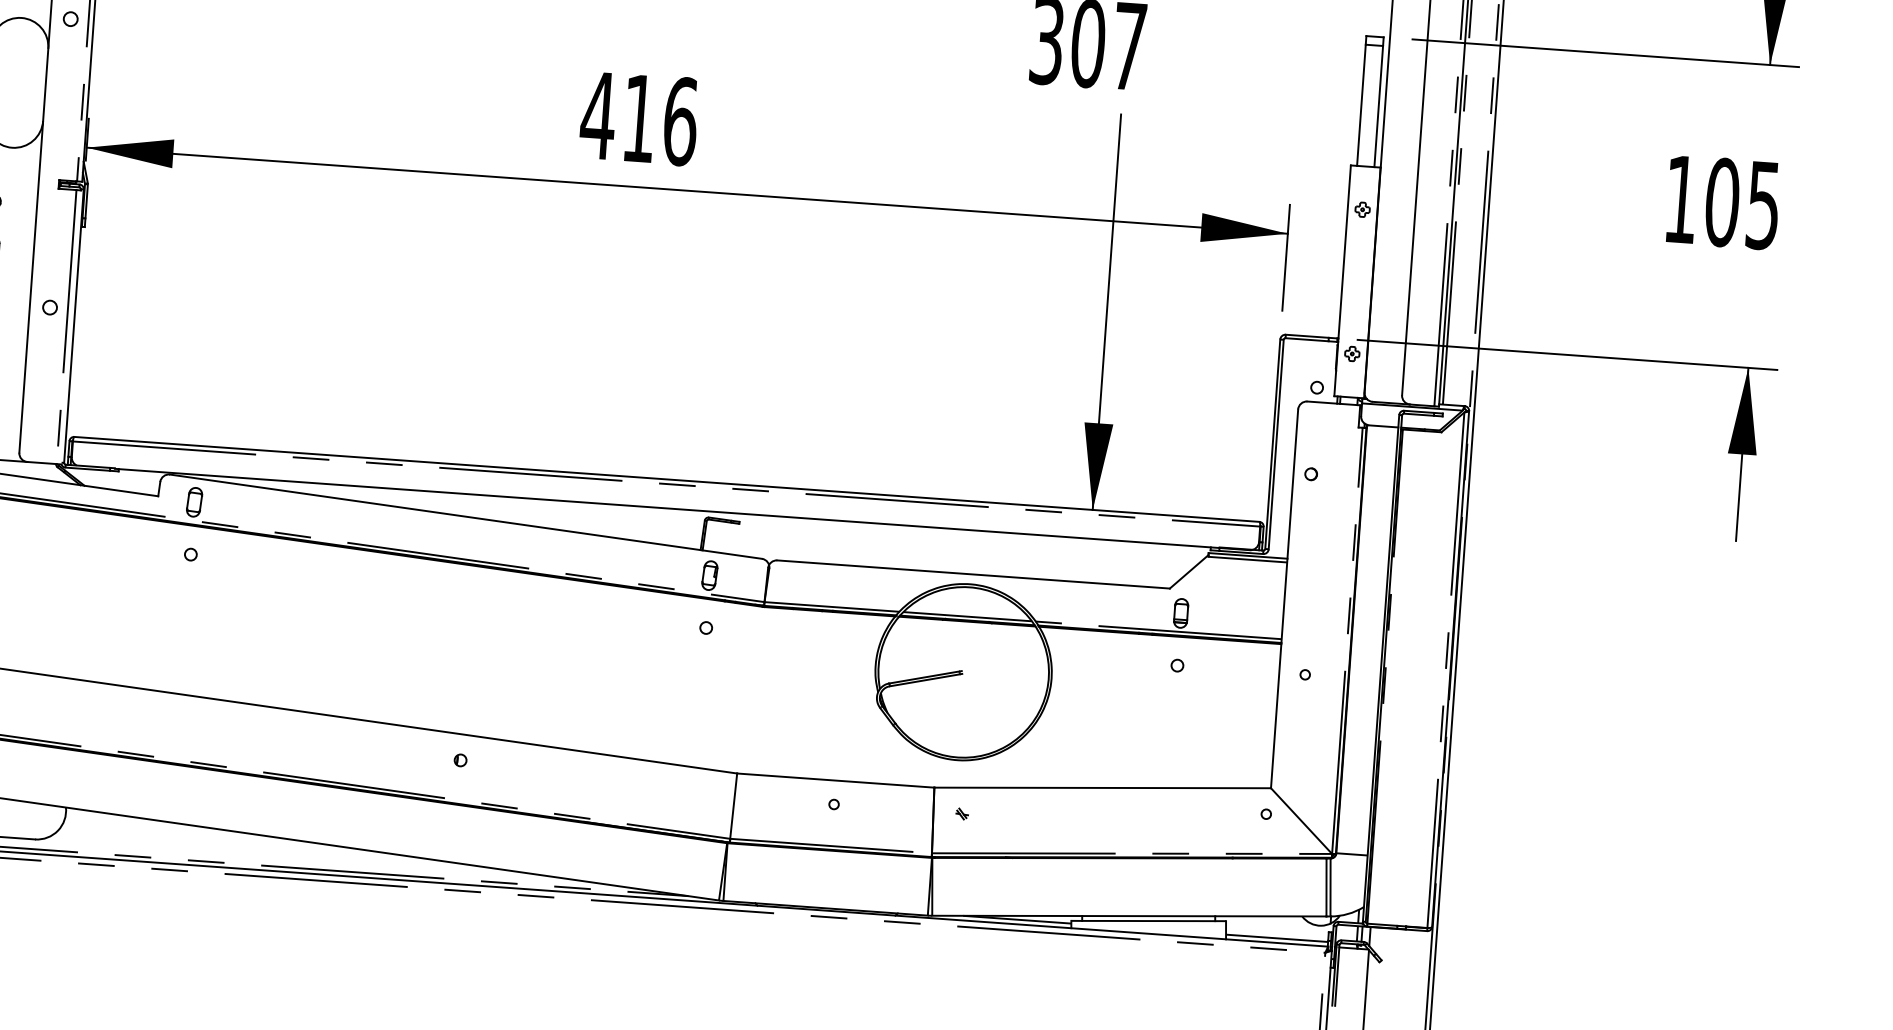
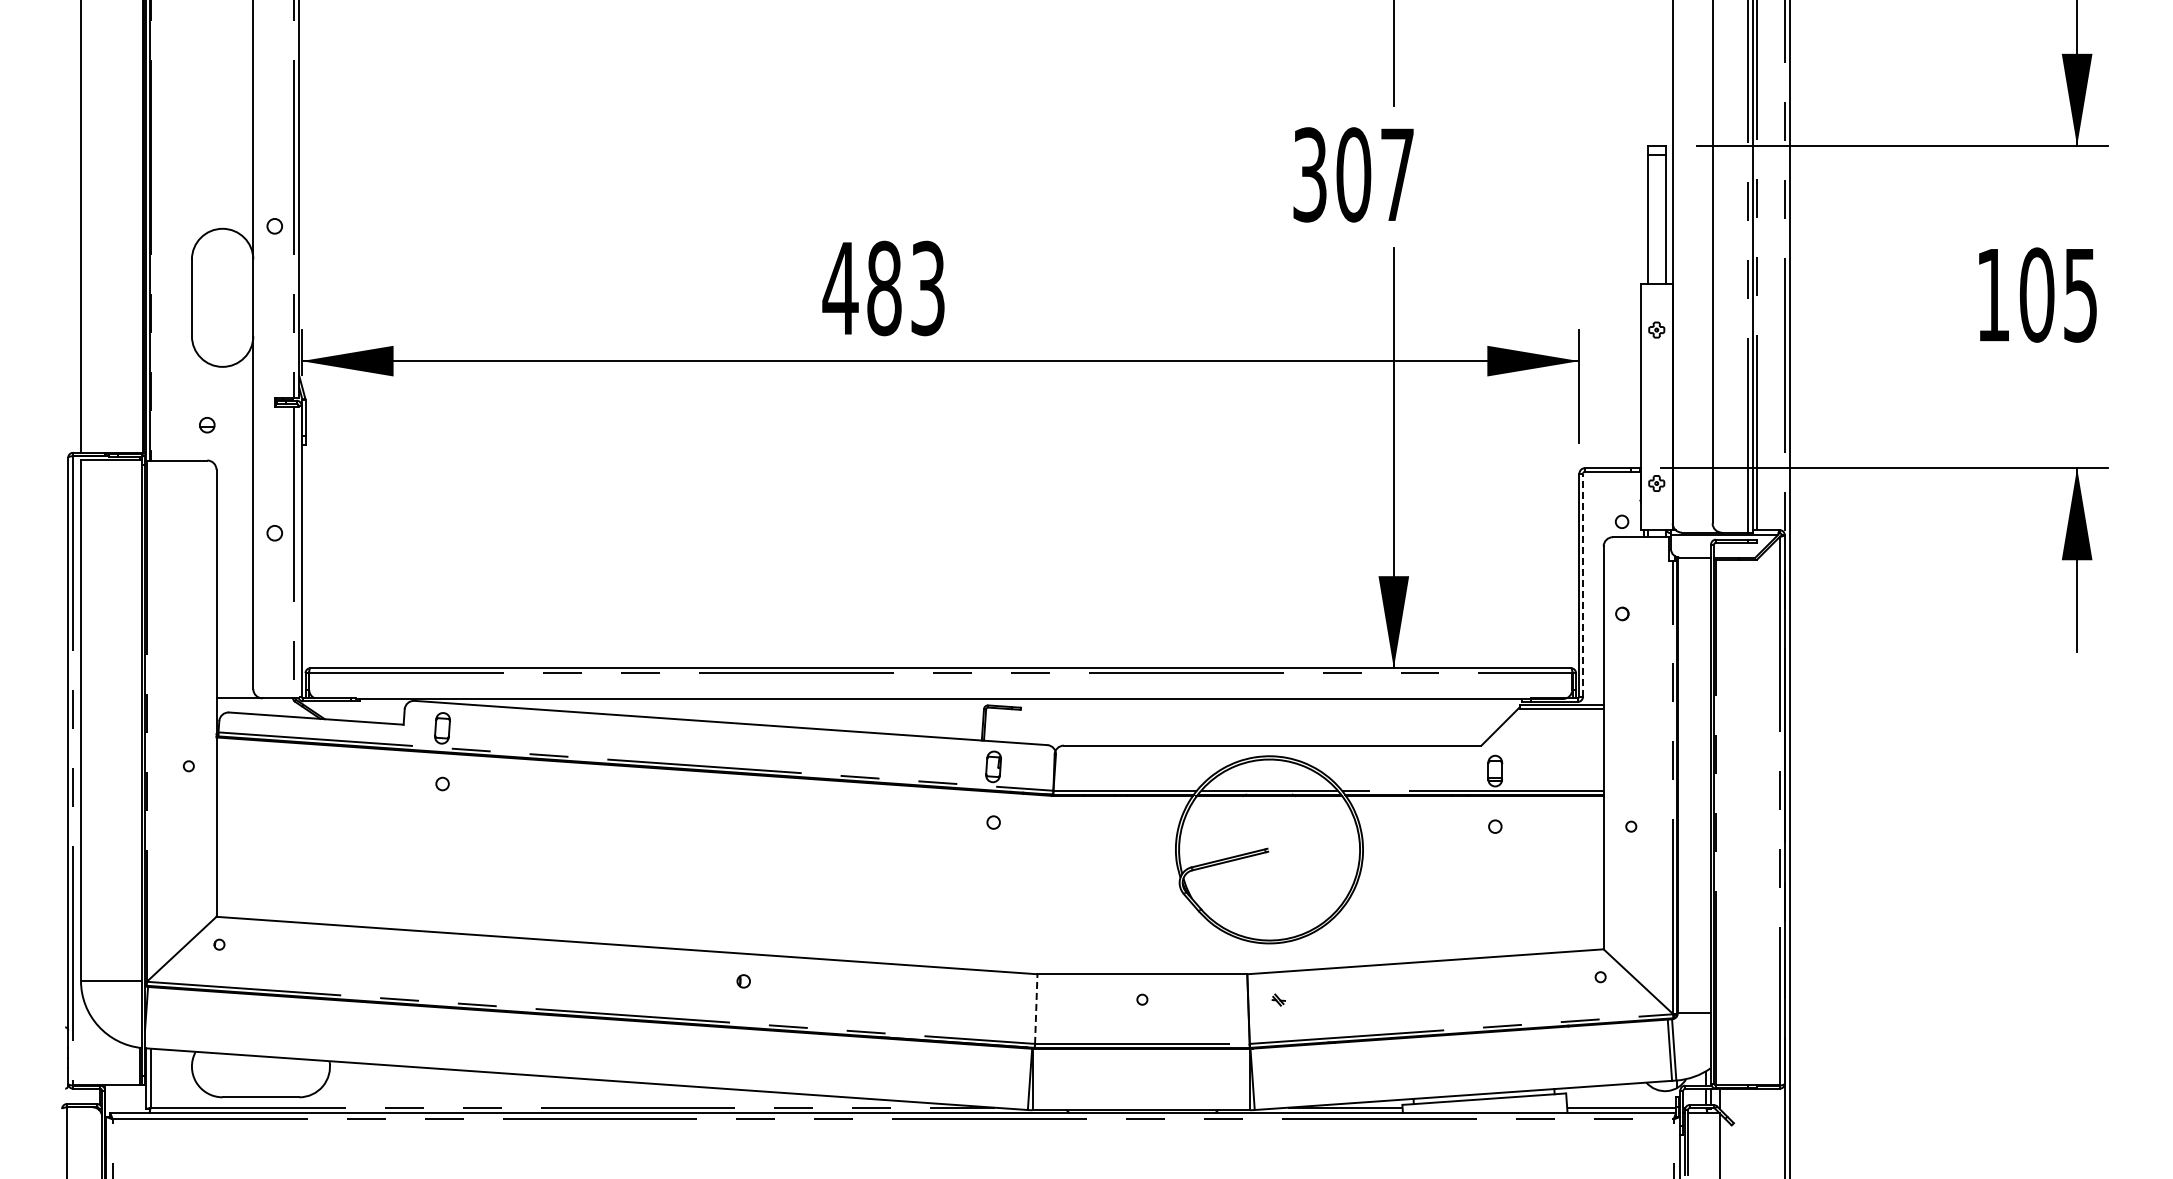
text: (660, 120) -> (906, 288), 416 -> 483
line: (1276, 443) -> (1583, 584), solid -> dashed
line: (733, 806) -> (1036, 1009), solid -> dashed

